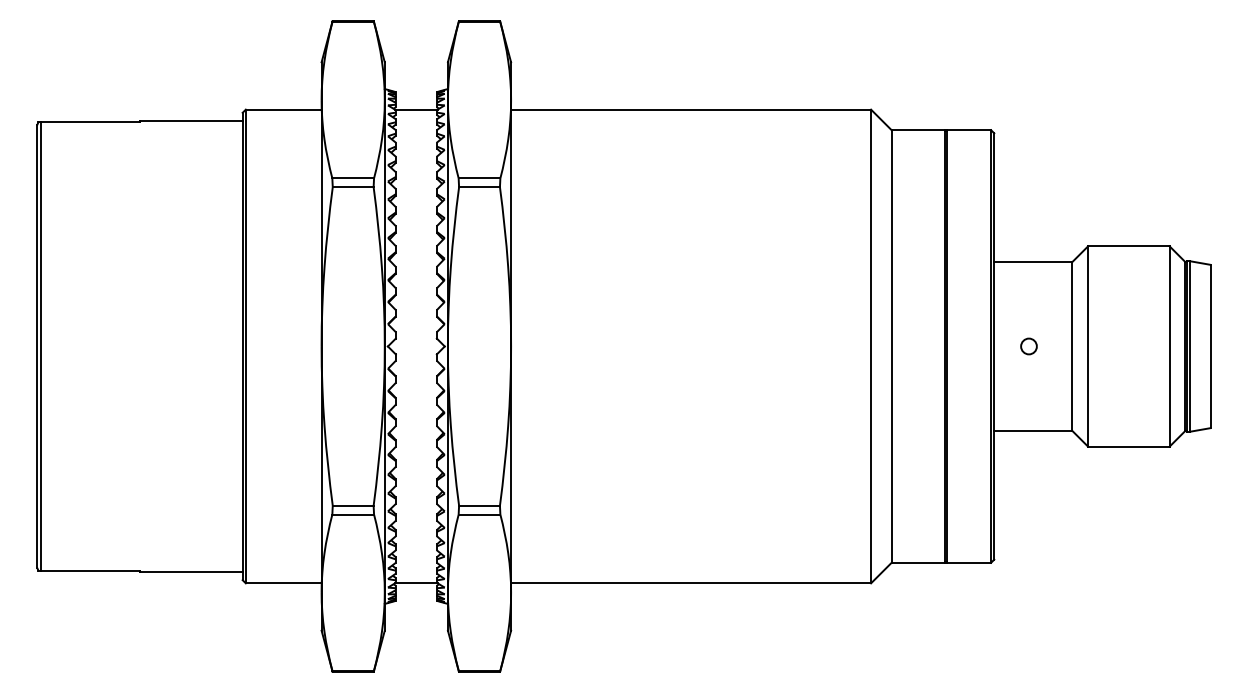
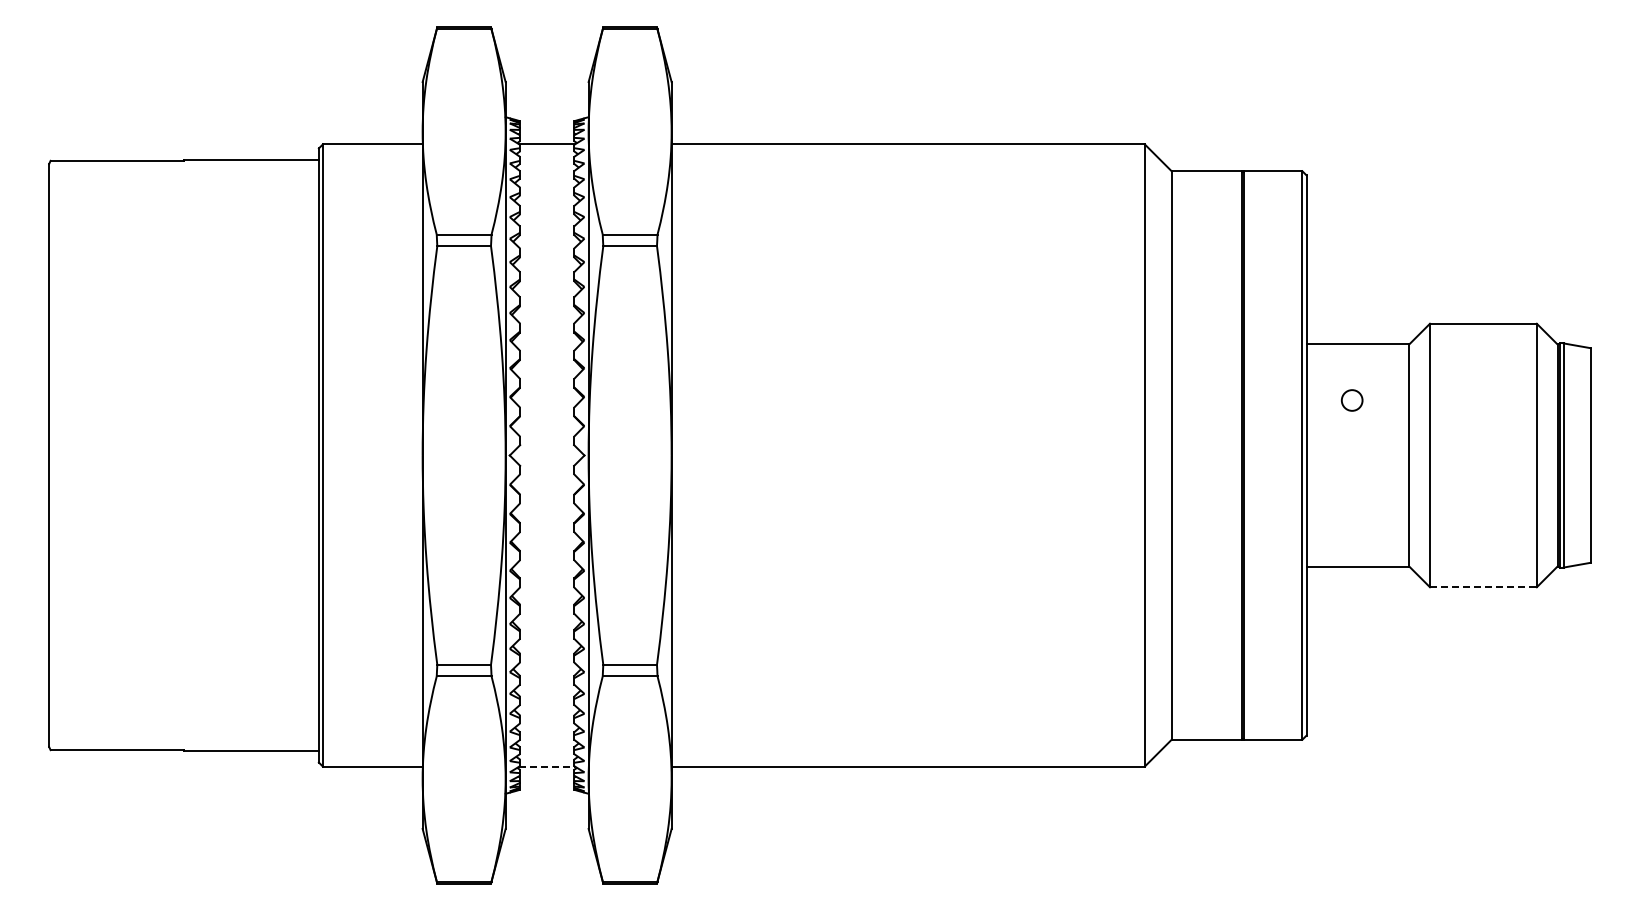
line: (40, 346) -> (53, 455), removed
circle: (1028, 346) -> (1351, 400), moved
line: (1128, 446) -> (1483, 587), solid -> dashed
line: (416, 583) -> (547, 766), solid -> dashed

